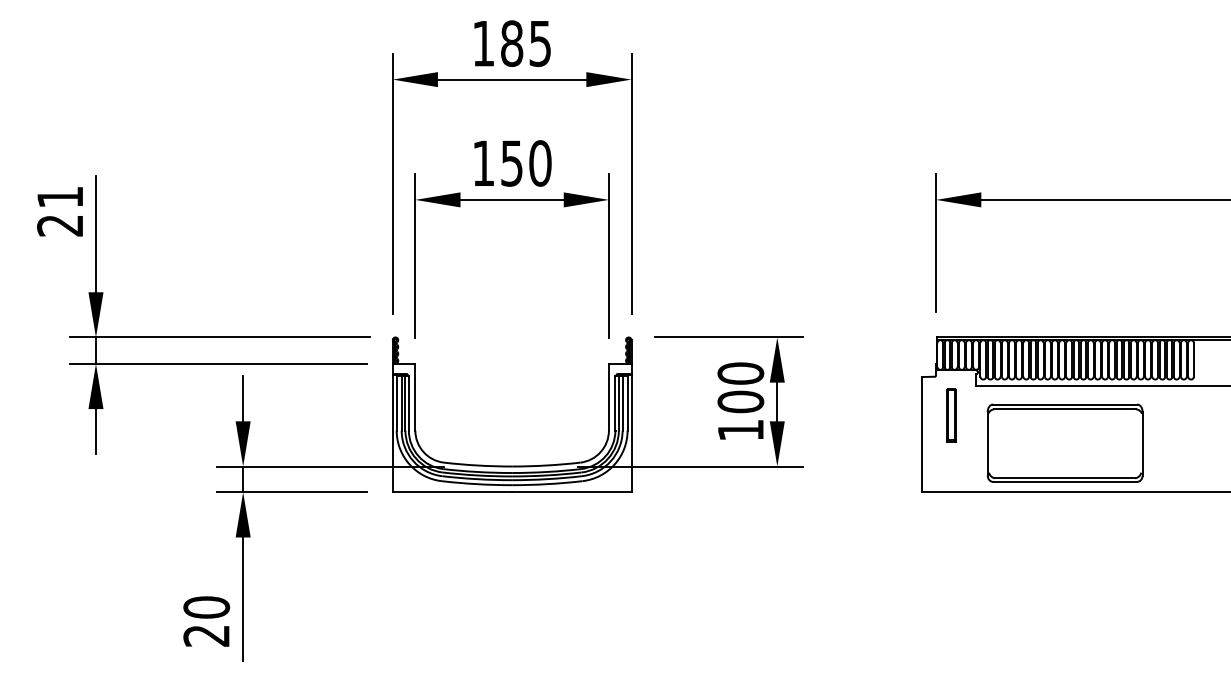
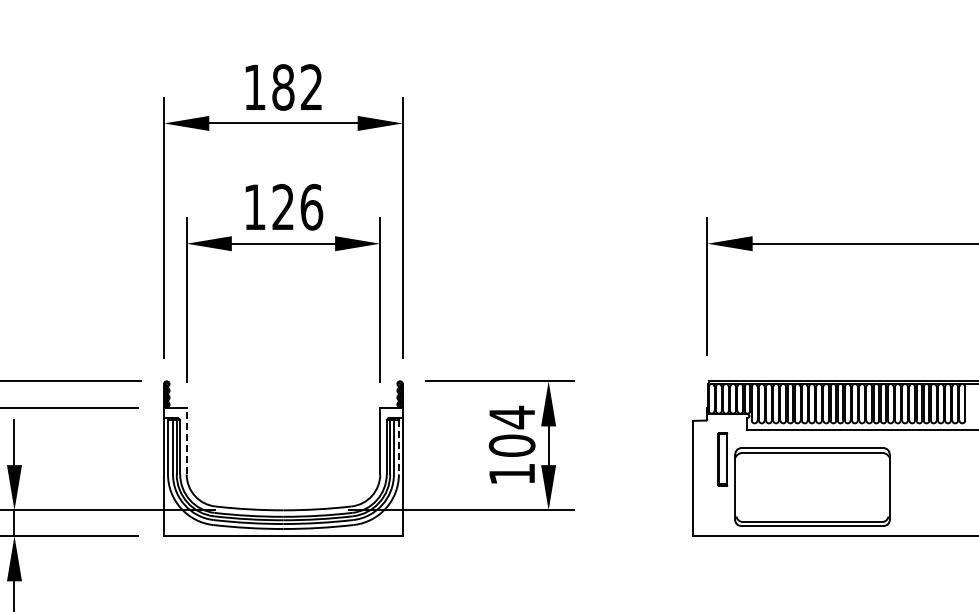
text: (539, 43) -> (310, 87), 185 -> 182
text: (526, 163) -> (297, 207), 150 -> 126
text: (740, 373) -> (511, 417), 100 -> 104
line: (415, 396) -> (186, 440), solid -> dashed
line: (627, 403) -> (398, 447), solid -> dashed
part: (1064, 442) -> (811, 486), moved

